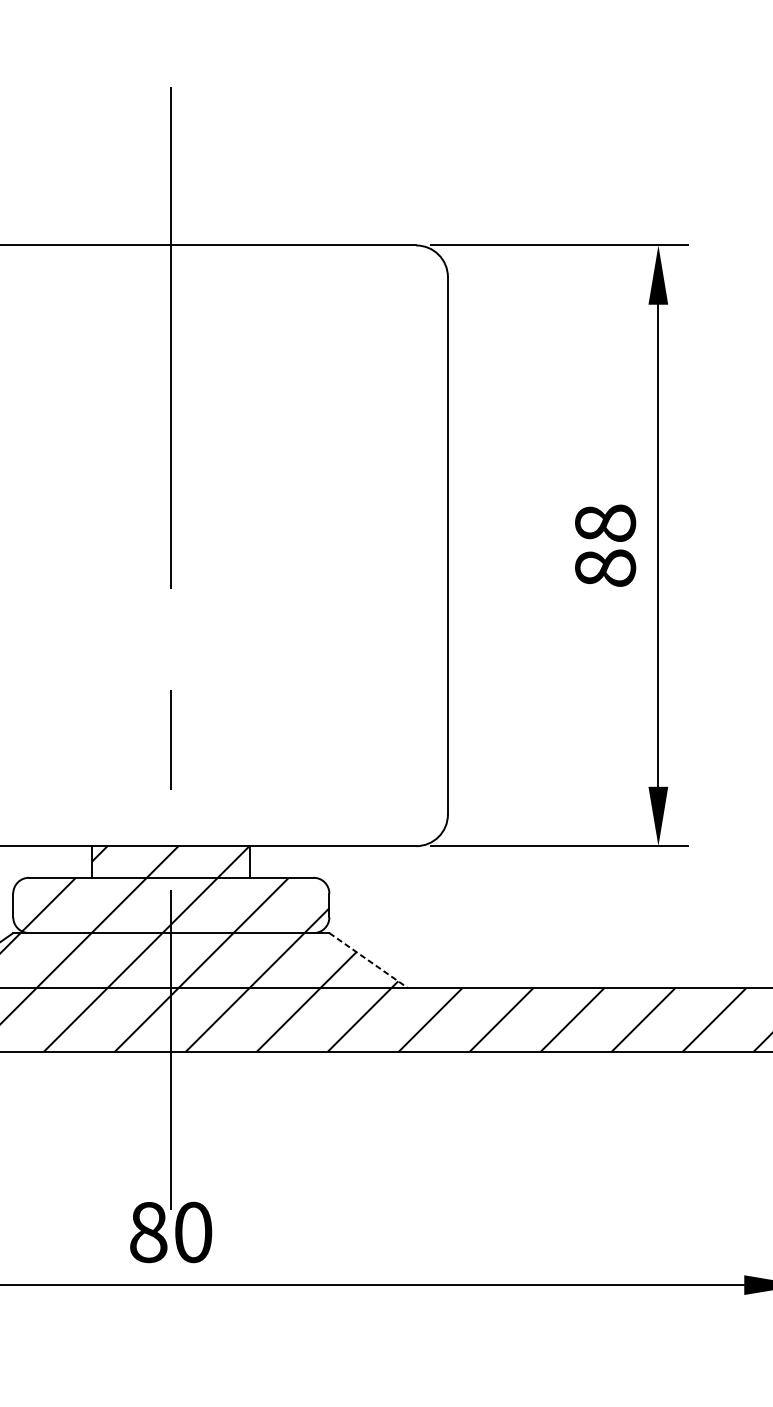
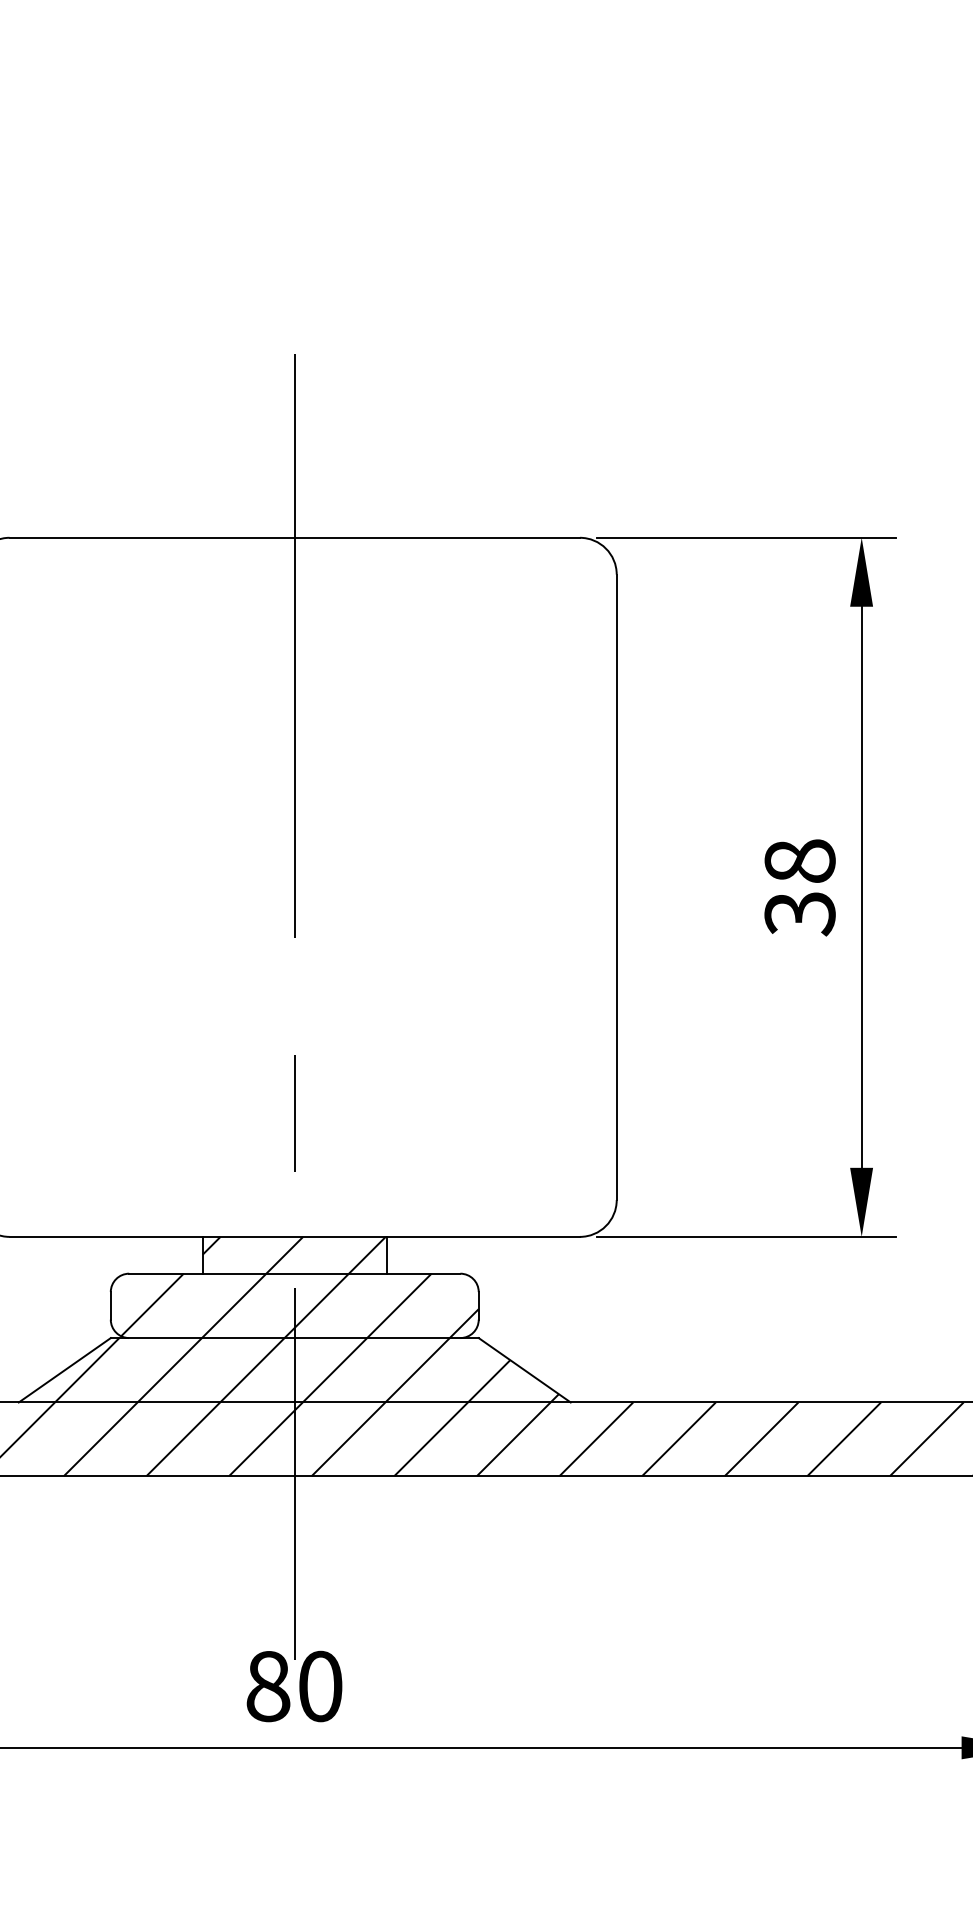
text: (604, 568) -> (799, 913), 88 -> 38
line: (369, 960) -> (525, 1370), dashed -> solid

